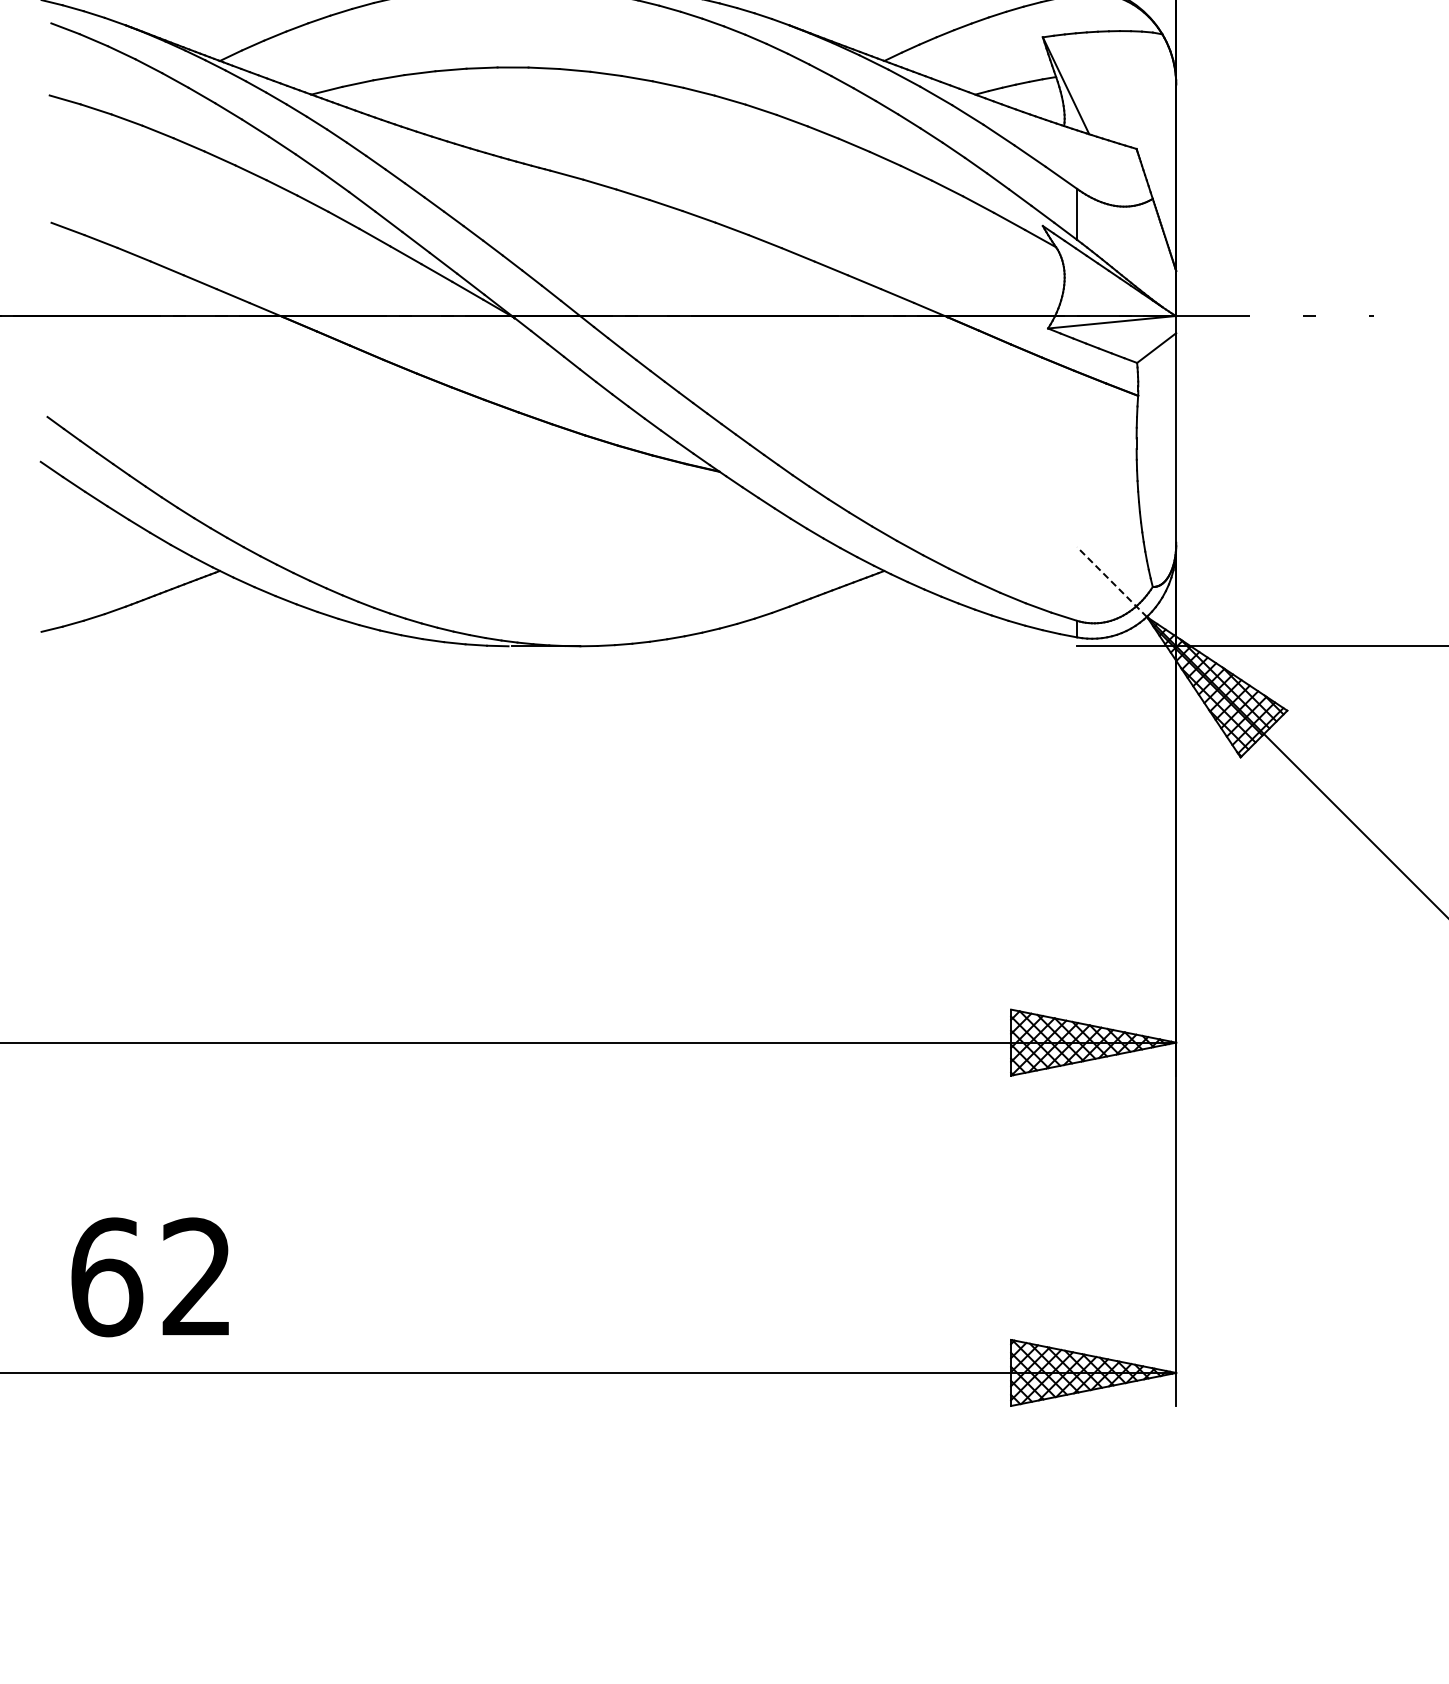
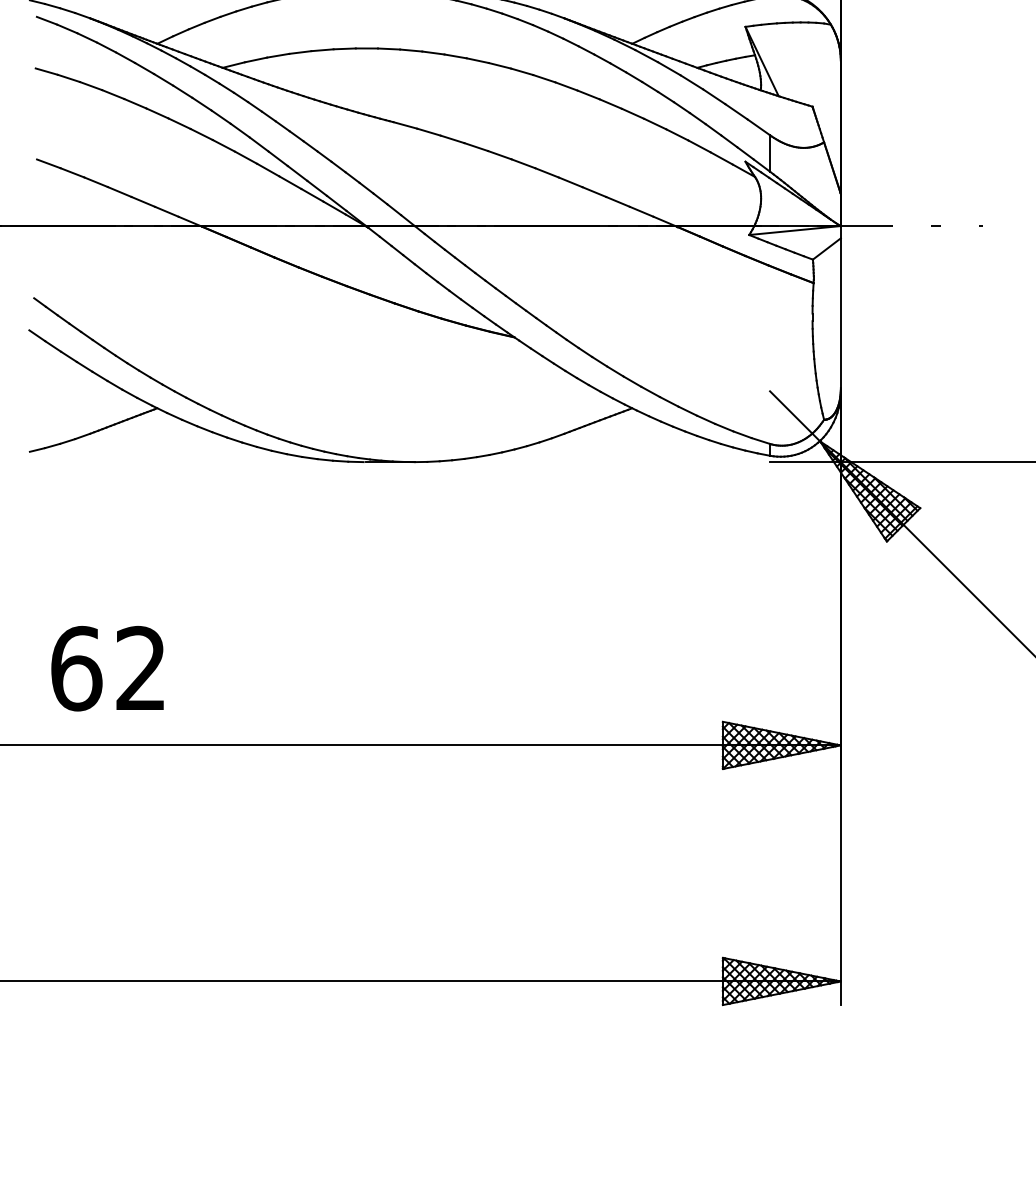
line: (1112, 582) -> (795, 416), dashed -> solid
text: (149, 1277) -> (107, 668), moved

